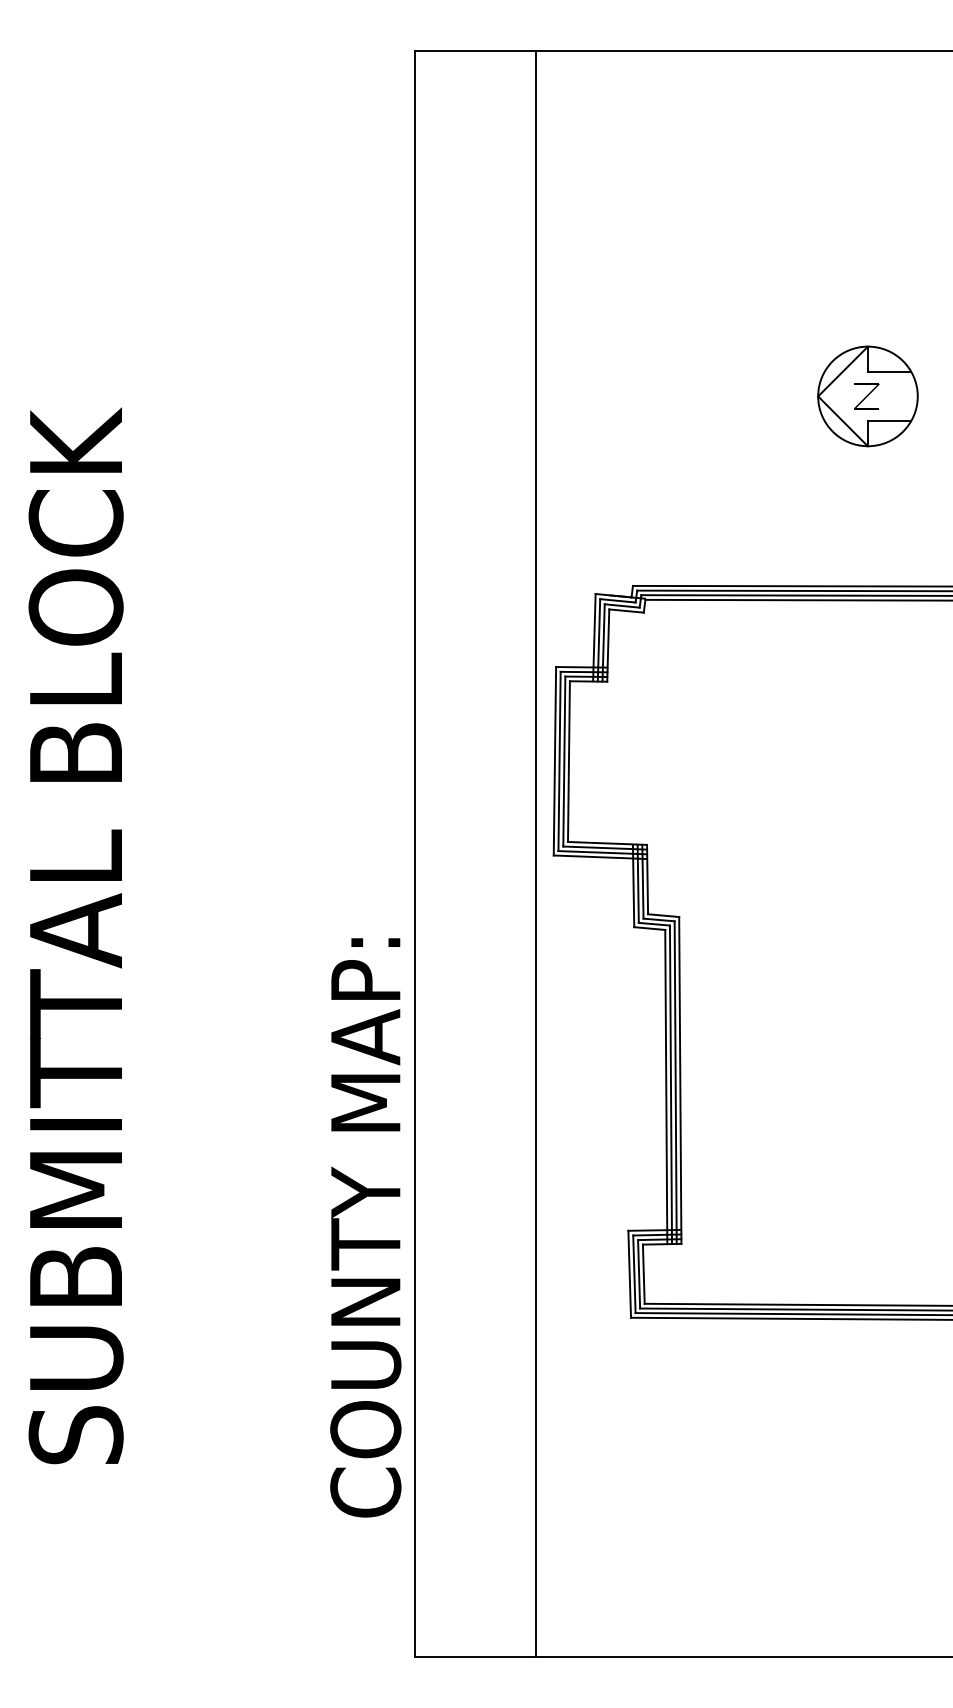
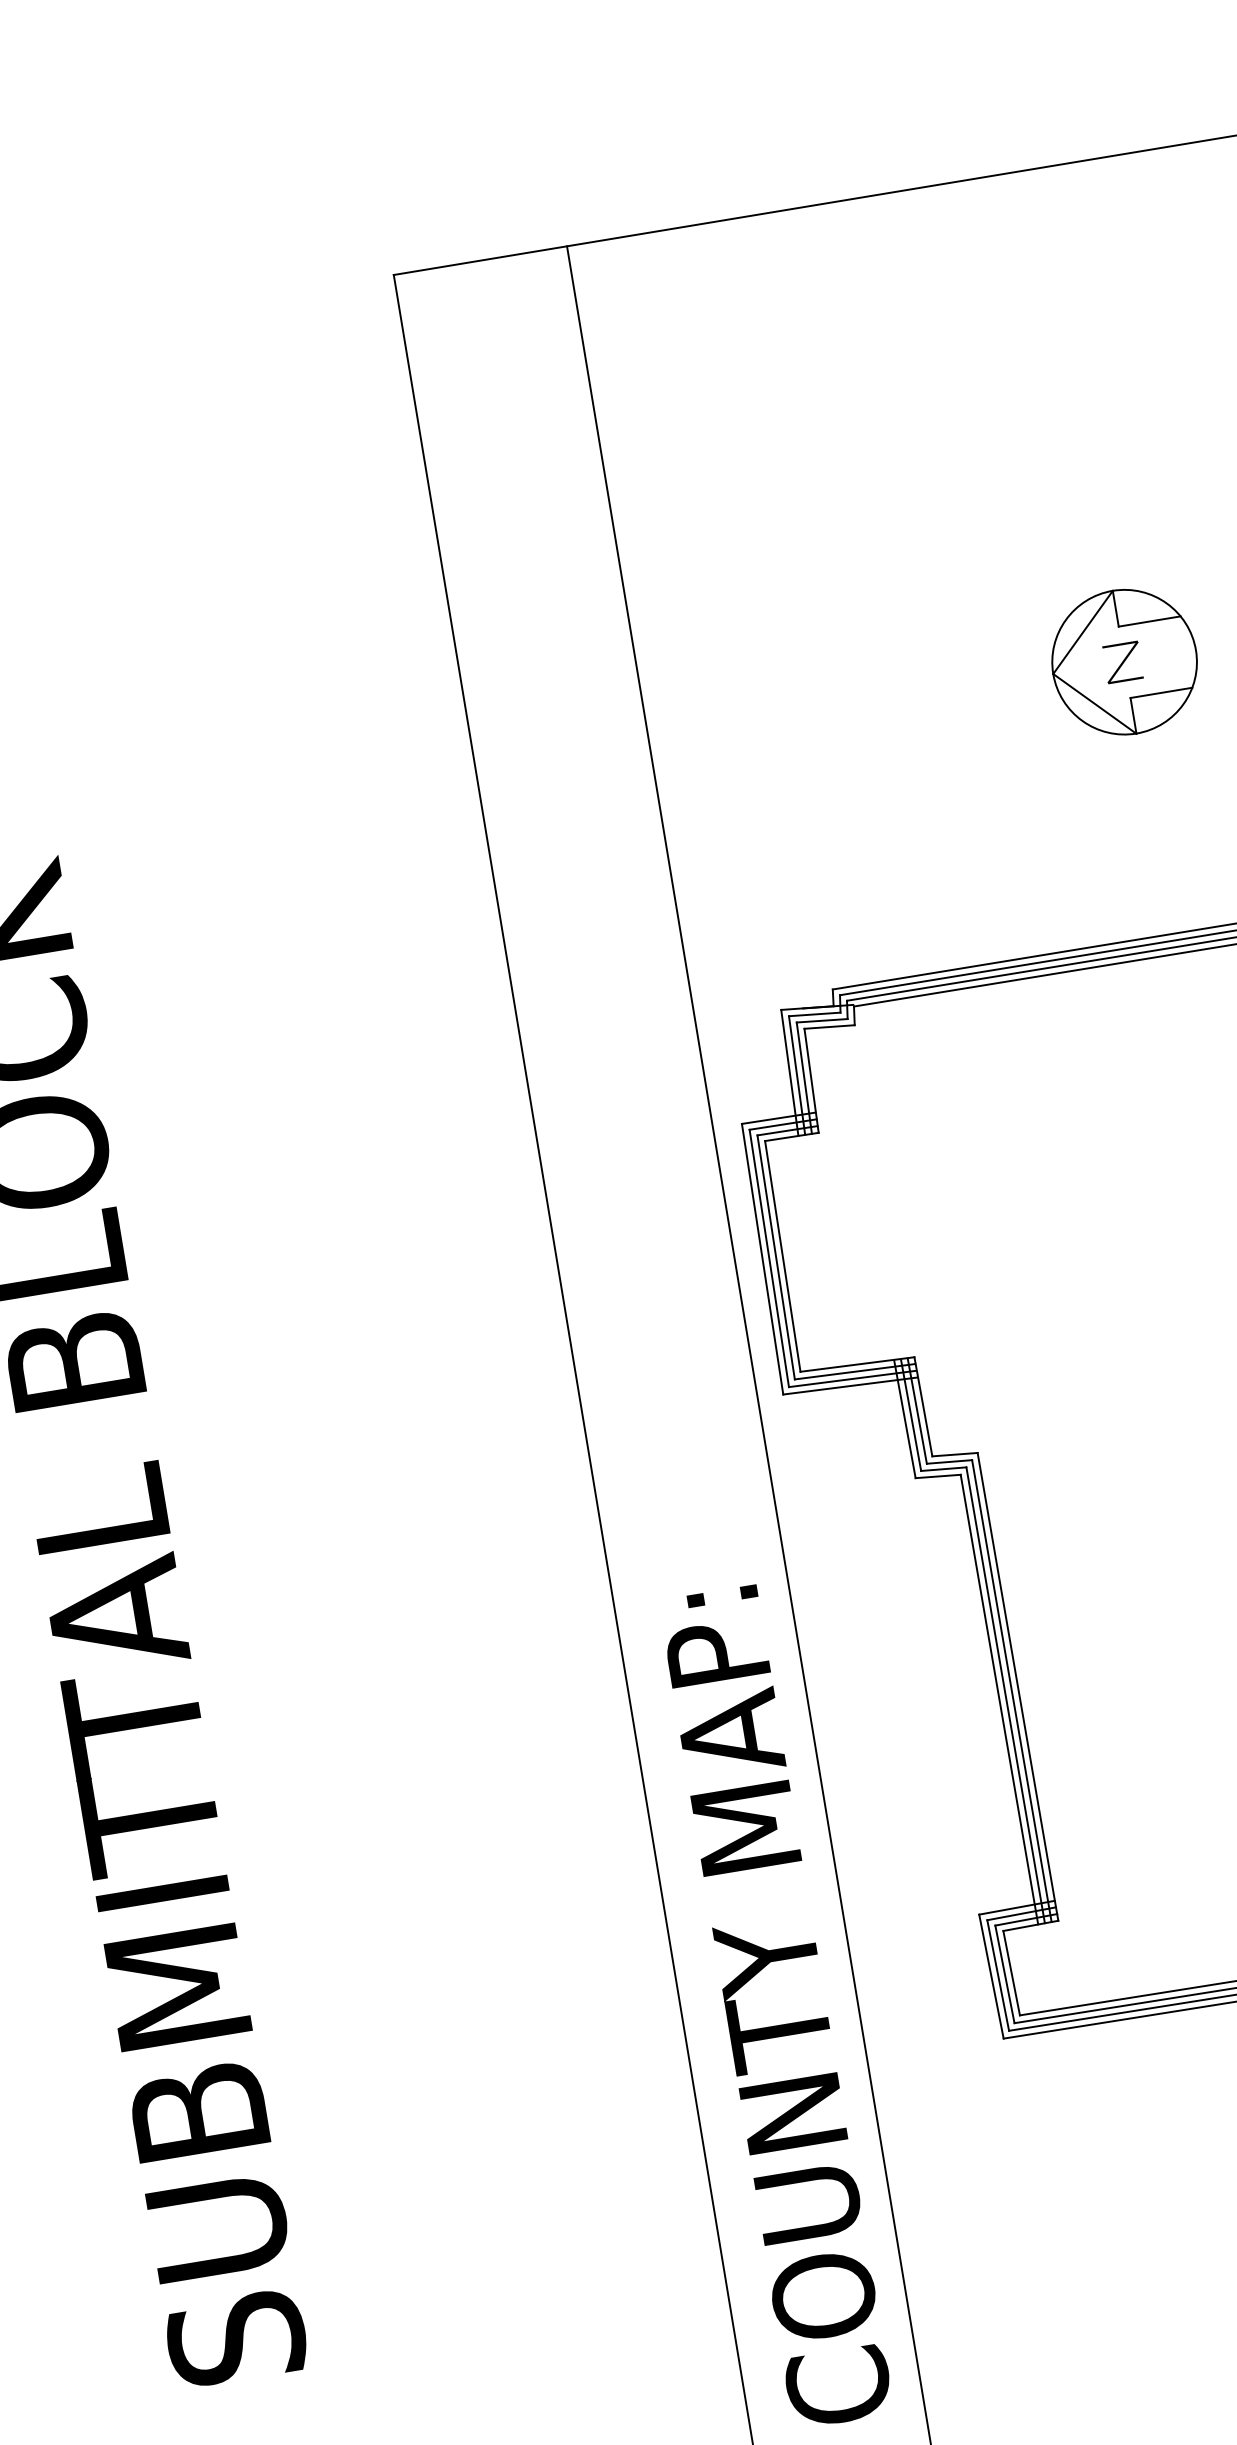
text: (365, 1227) -> (775, 2006), moved

